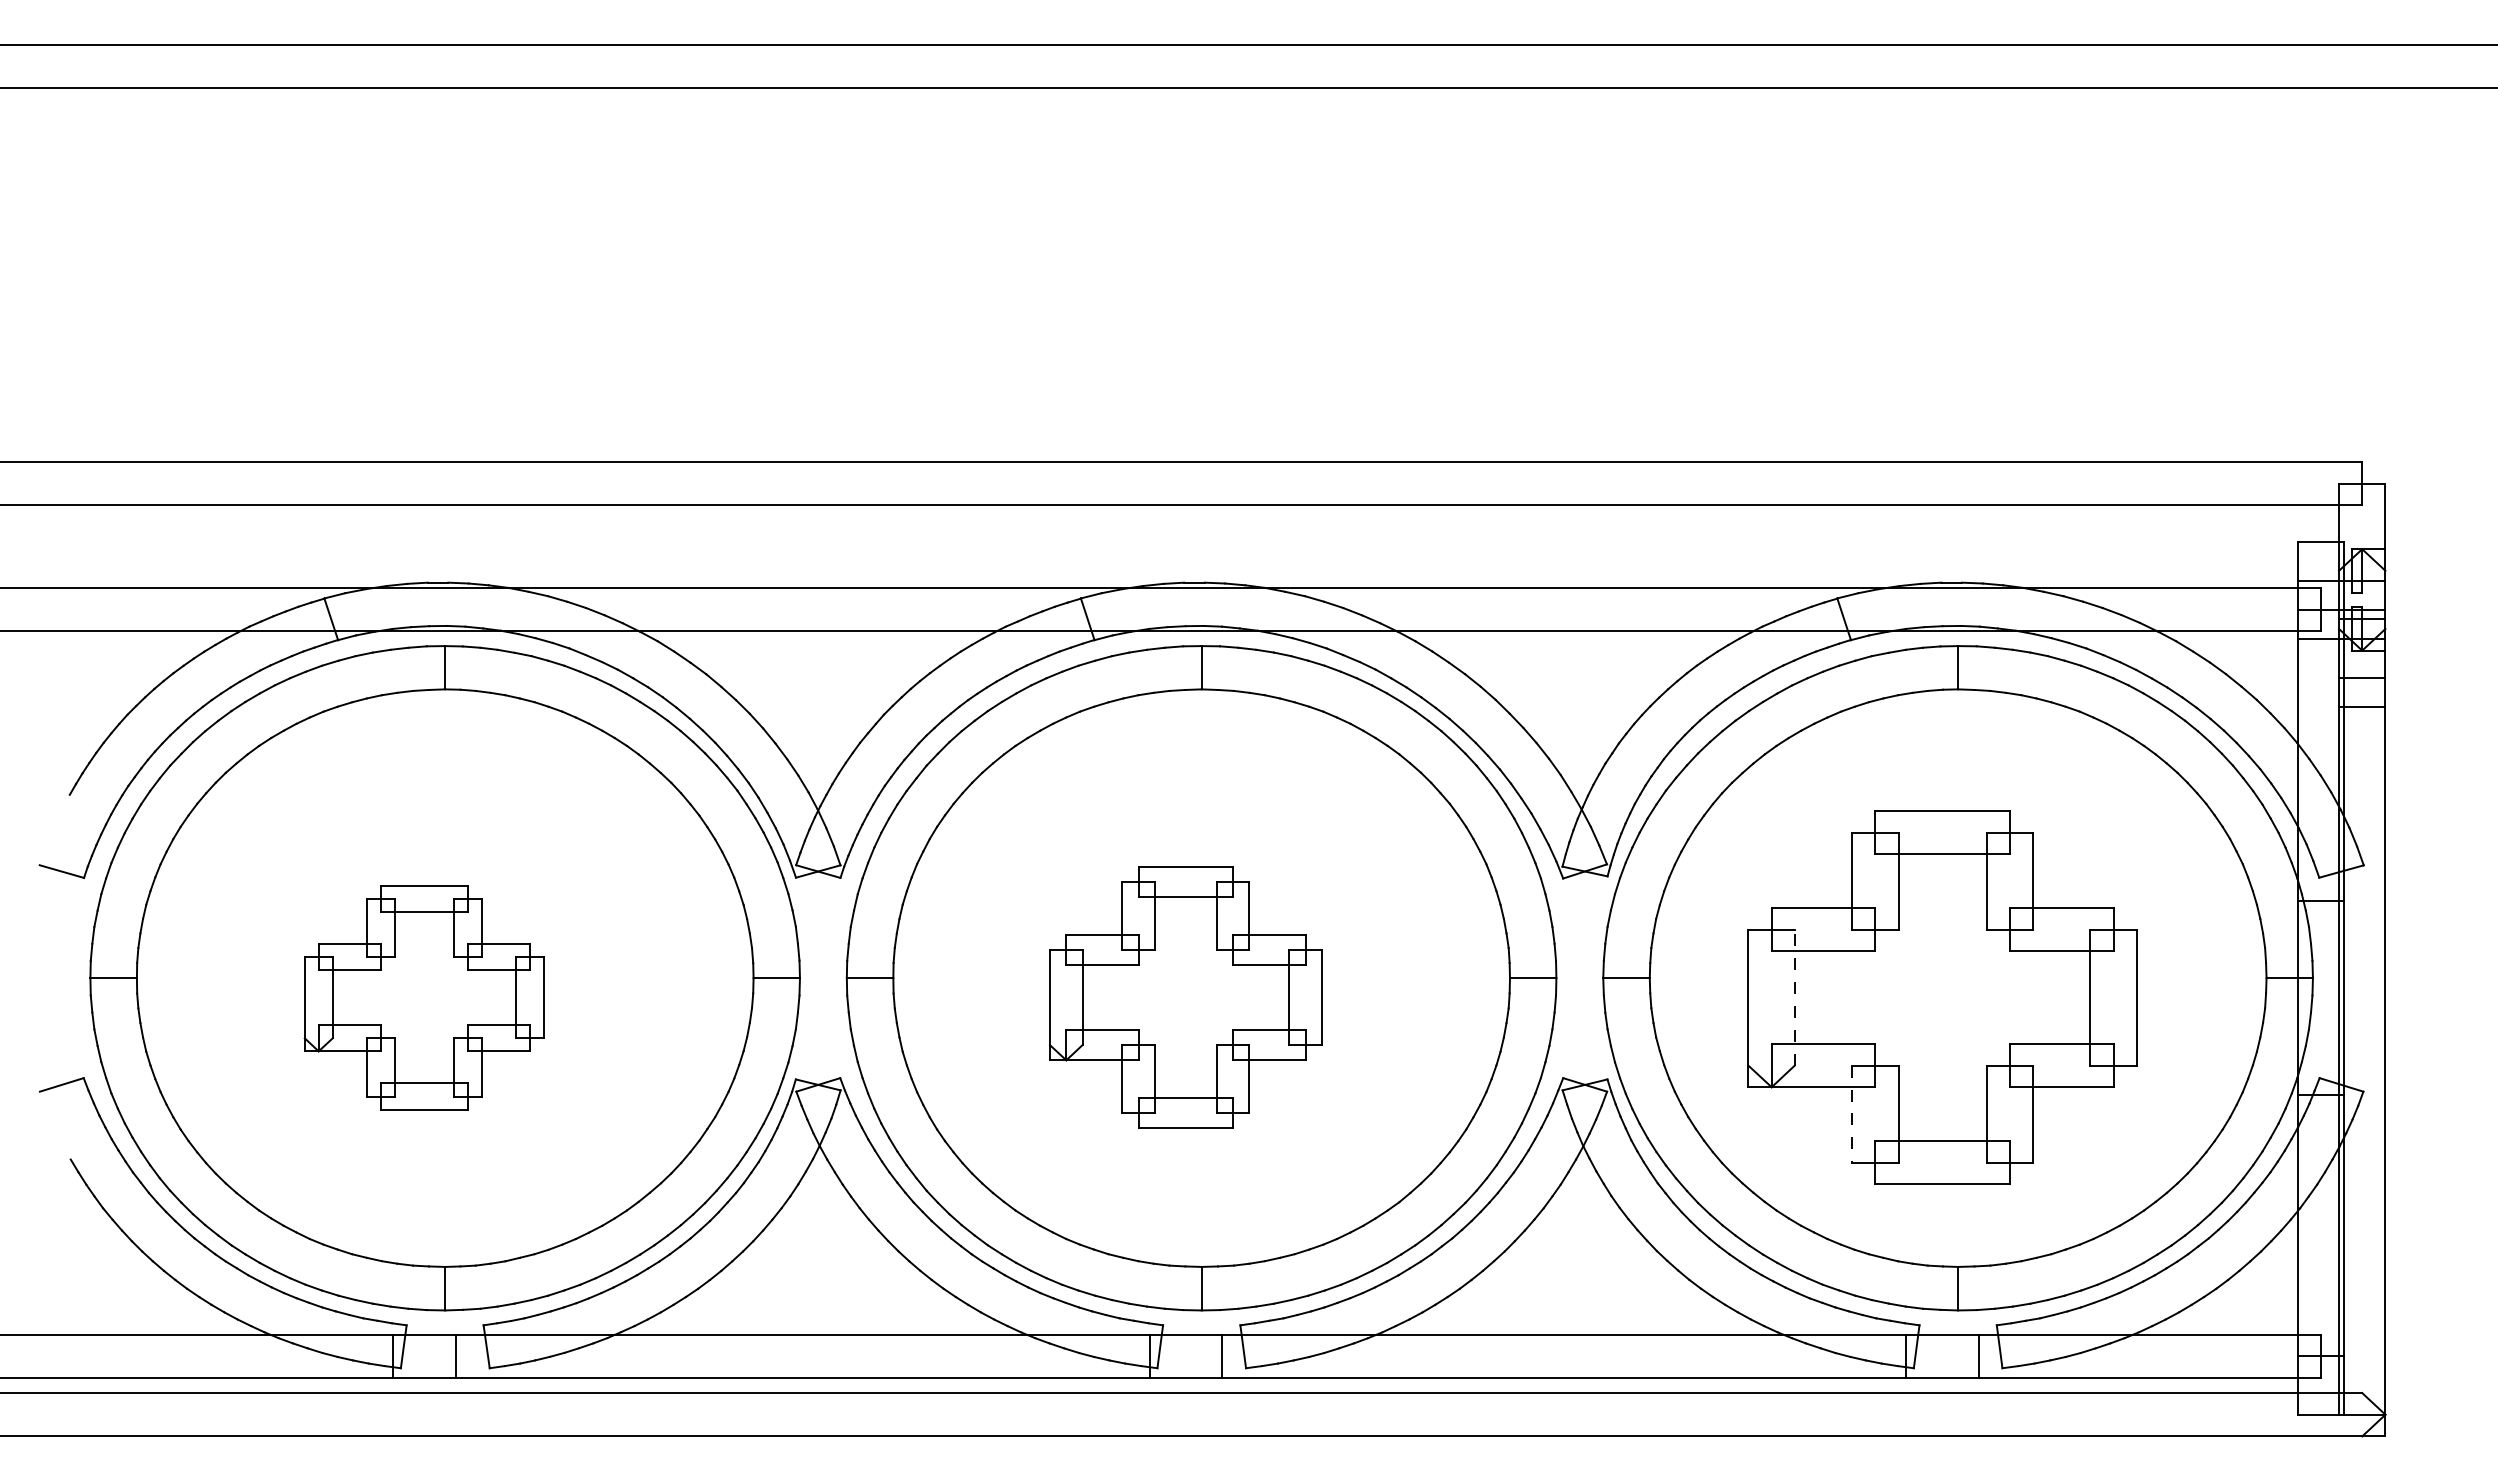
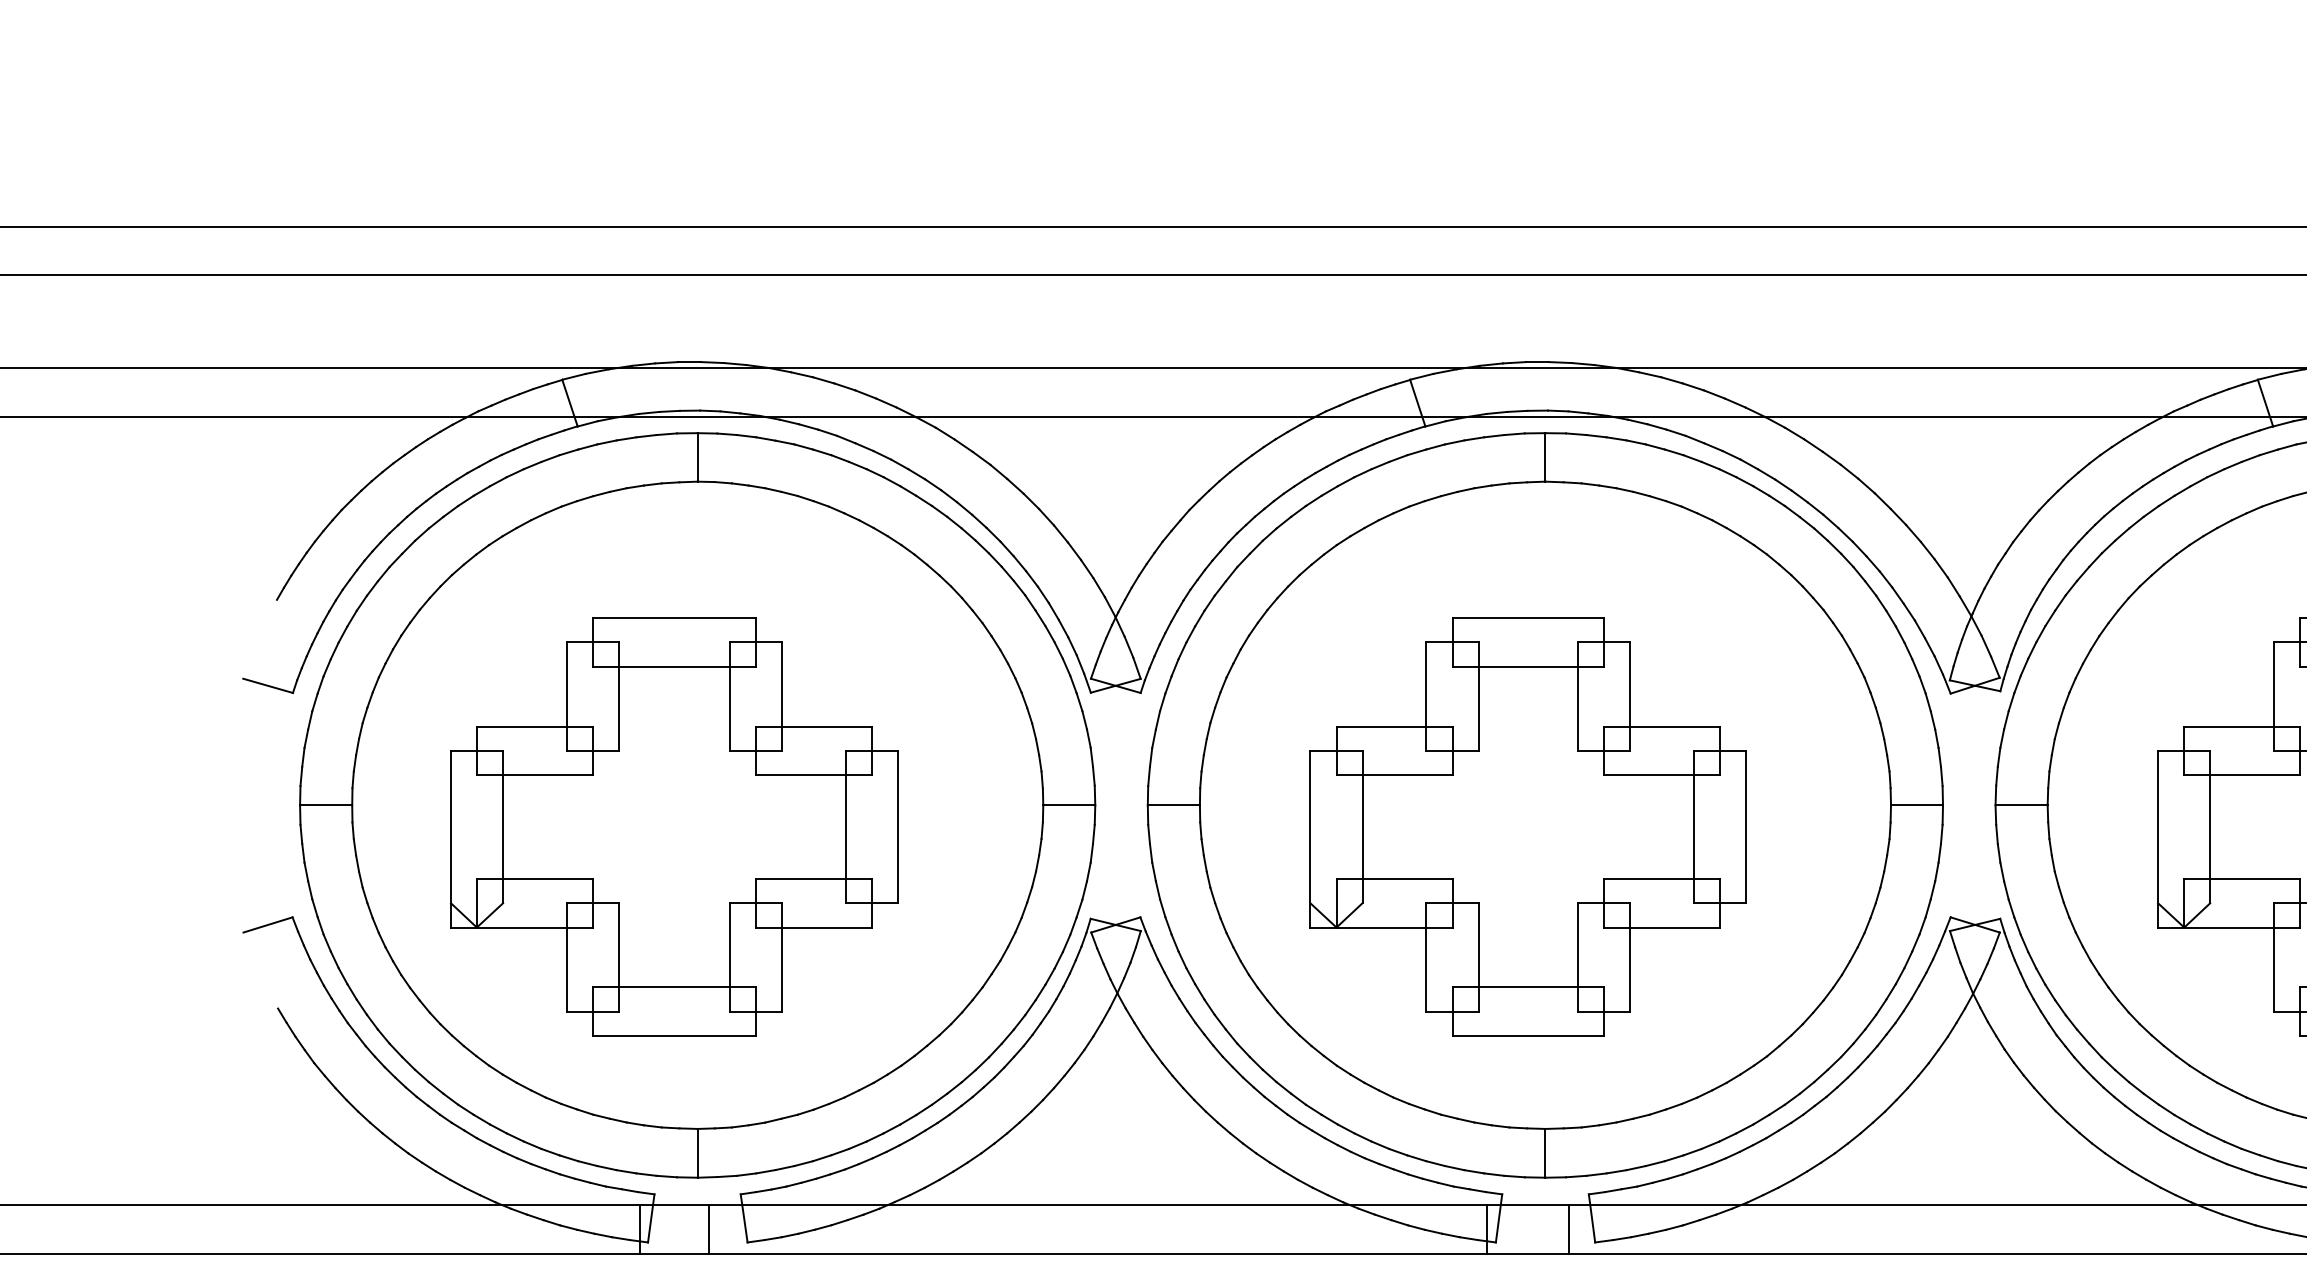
part: (424, 997) -> (674, 826), size x1.67
part: (1185, 997) -> (1527, 826), size x1.43
line: (1794, 997) -> (2209, 826), dashed -> solid
line: (1852, 1114) -> (2274, 958), dashed -> solid

